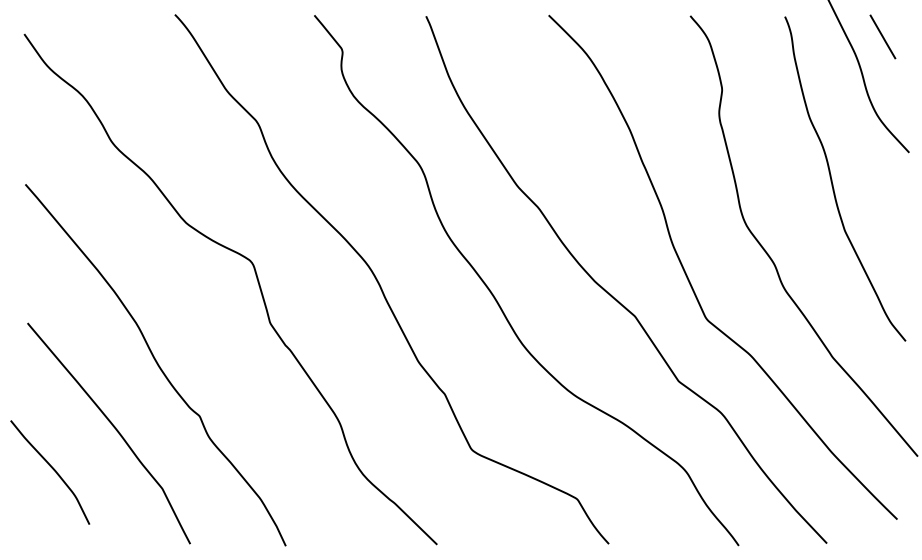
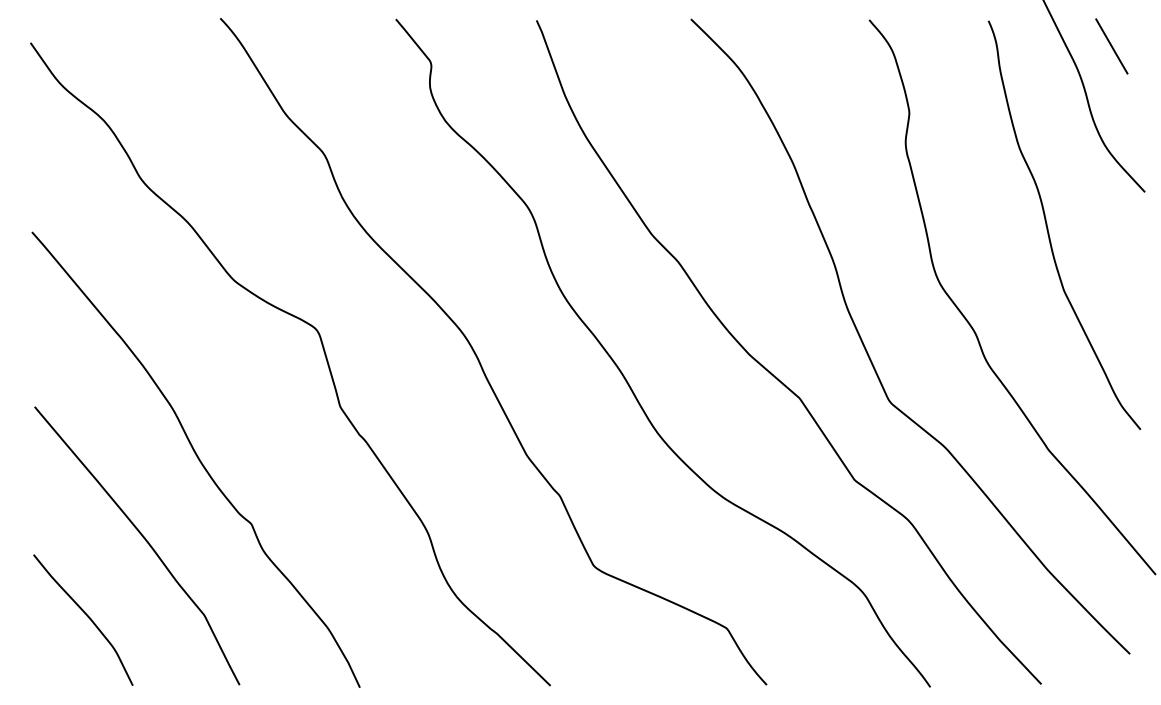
curve: (52, 469) -> (86, 616), moved

